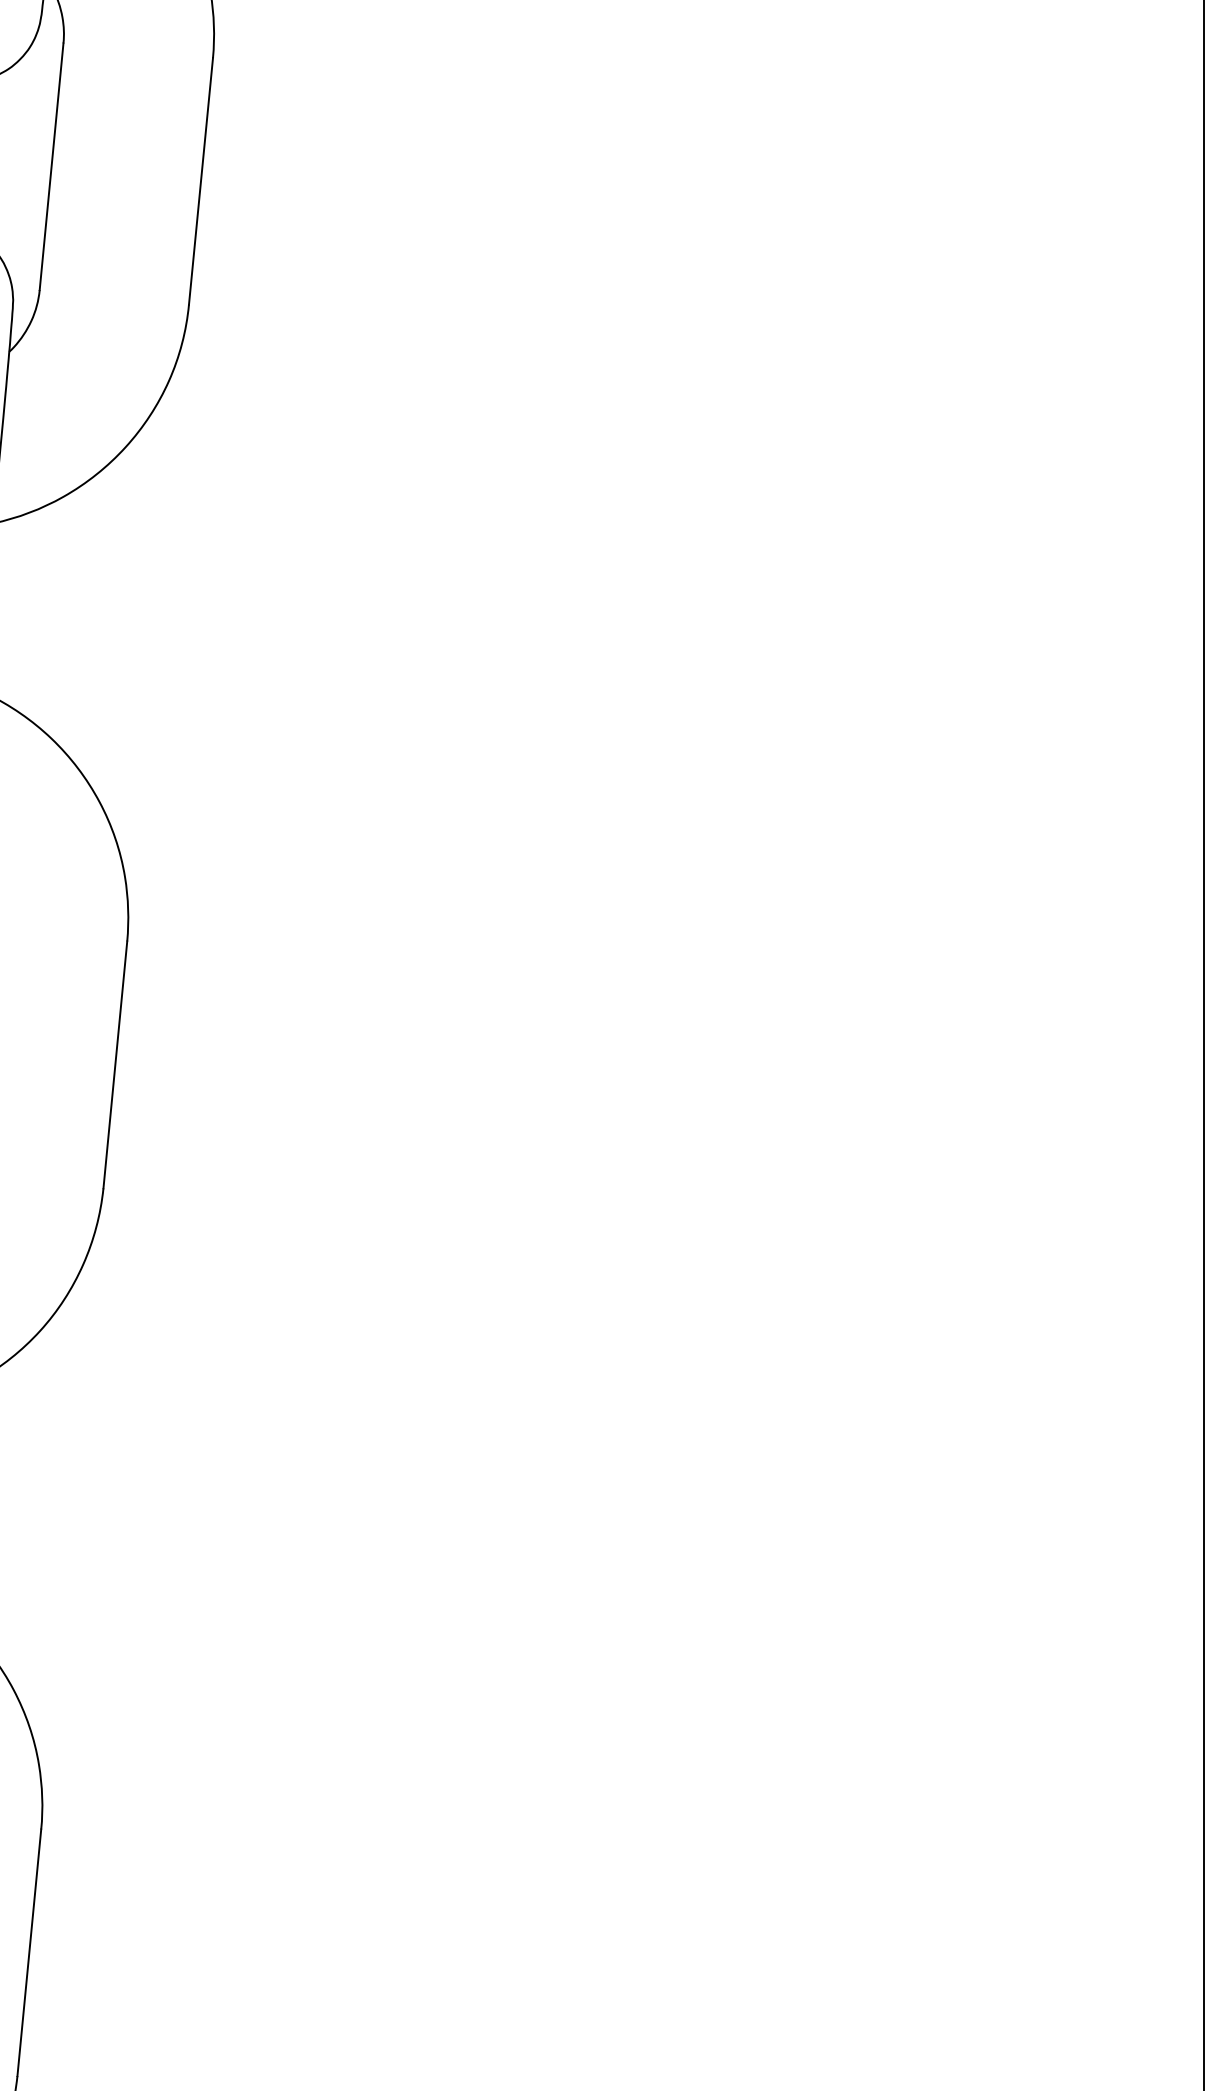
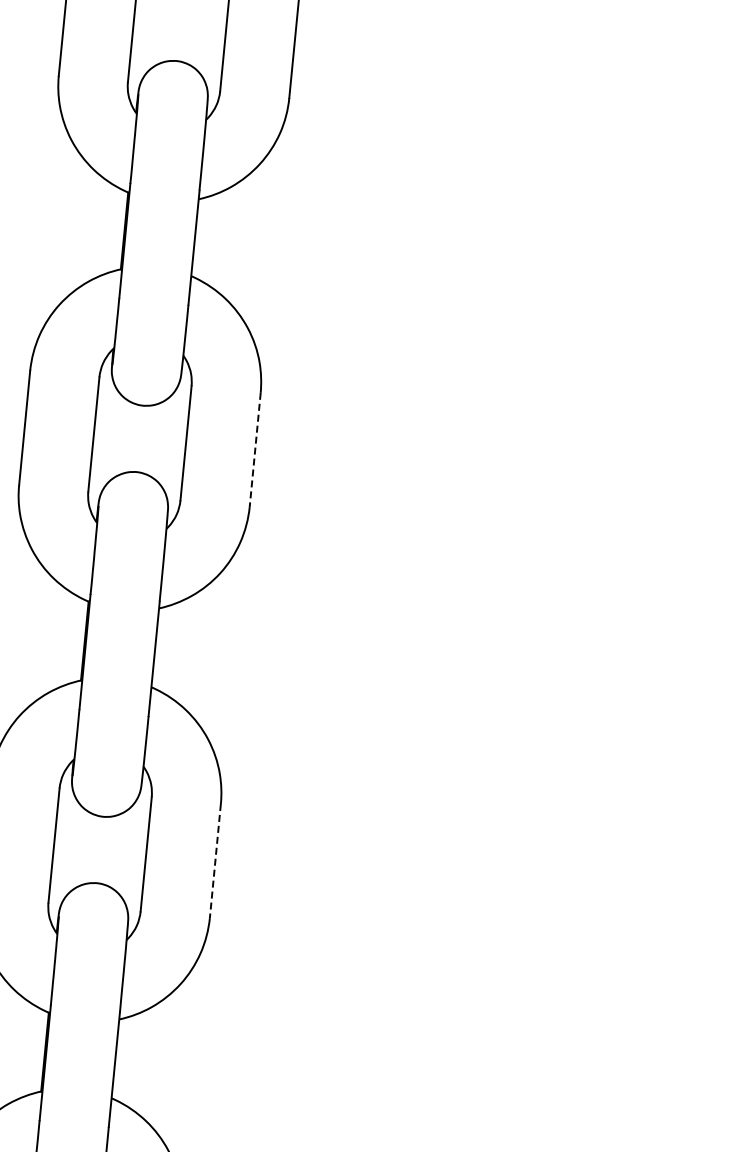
line: (115, 1066) -> (255, 450), solid -> dashed
line: (29, 1953) -> (215, 861), solid -> dashed

